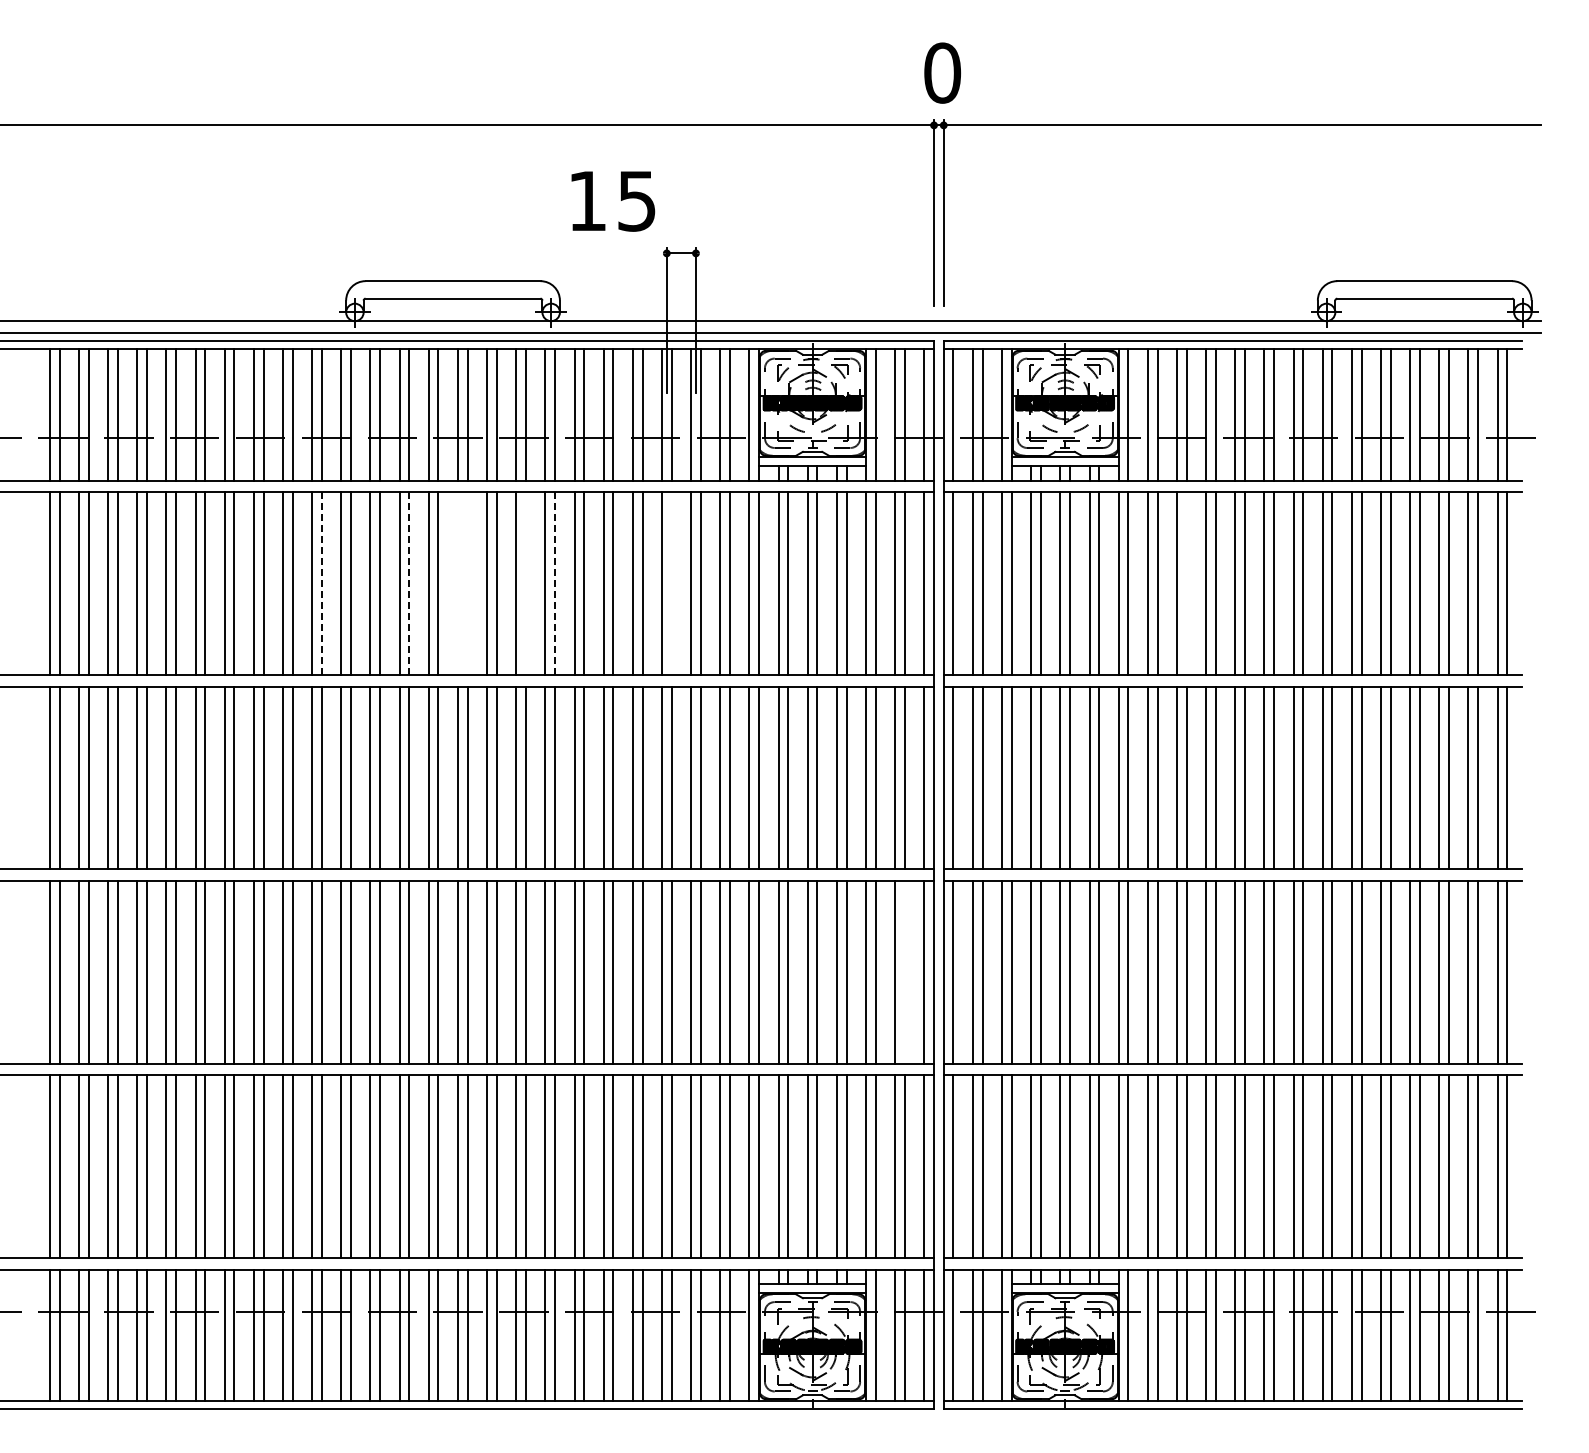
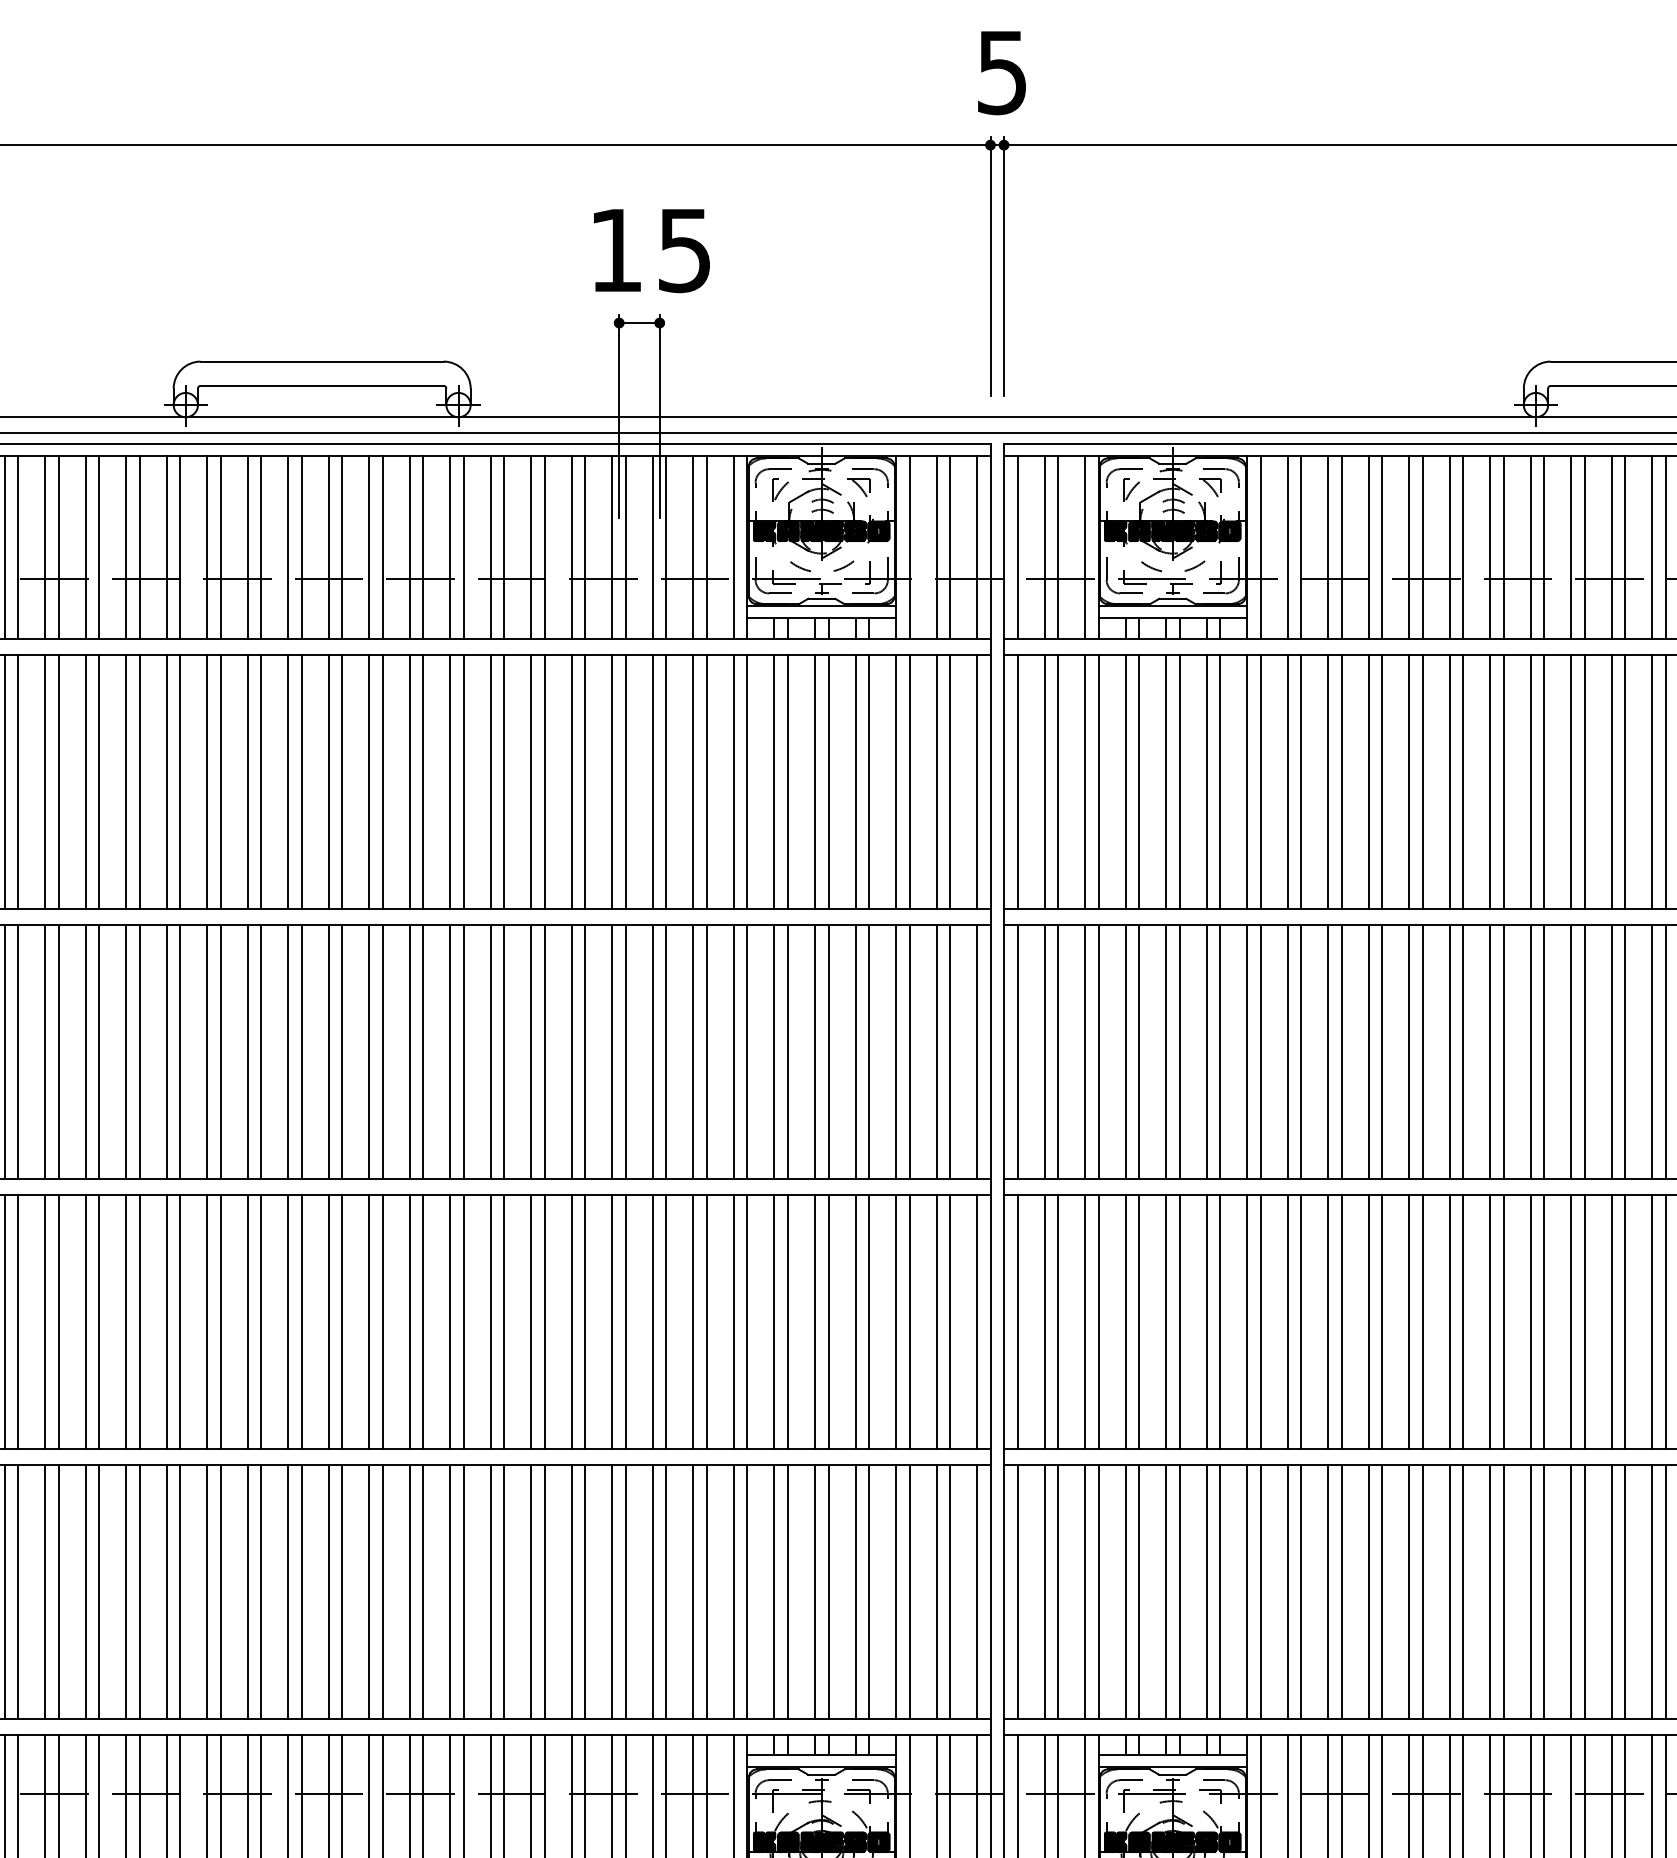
text: (942, 72) -> (1002, 71), 0 -> 5
text: (613, 201) -> (652, 250), moved
line: (457, 583) -> (328, 781), added
line: (467, 583) -> (342, 781), added
line: (525, 583) -> (422, 781), added
line: (671, 583) -> (625, 781), added
line: (1186, 583) -> (1341, 781), added
line: (321, 584) -> (139, 783), dashed -> solid
line: (409, 584) -> (261, 783), dashed -> solid
line: (555, 584) -> (464, 783), dashed -> solid
line: (904, 971) -> (949, 1320), added

